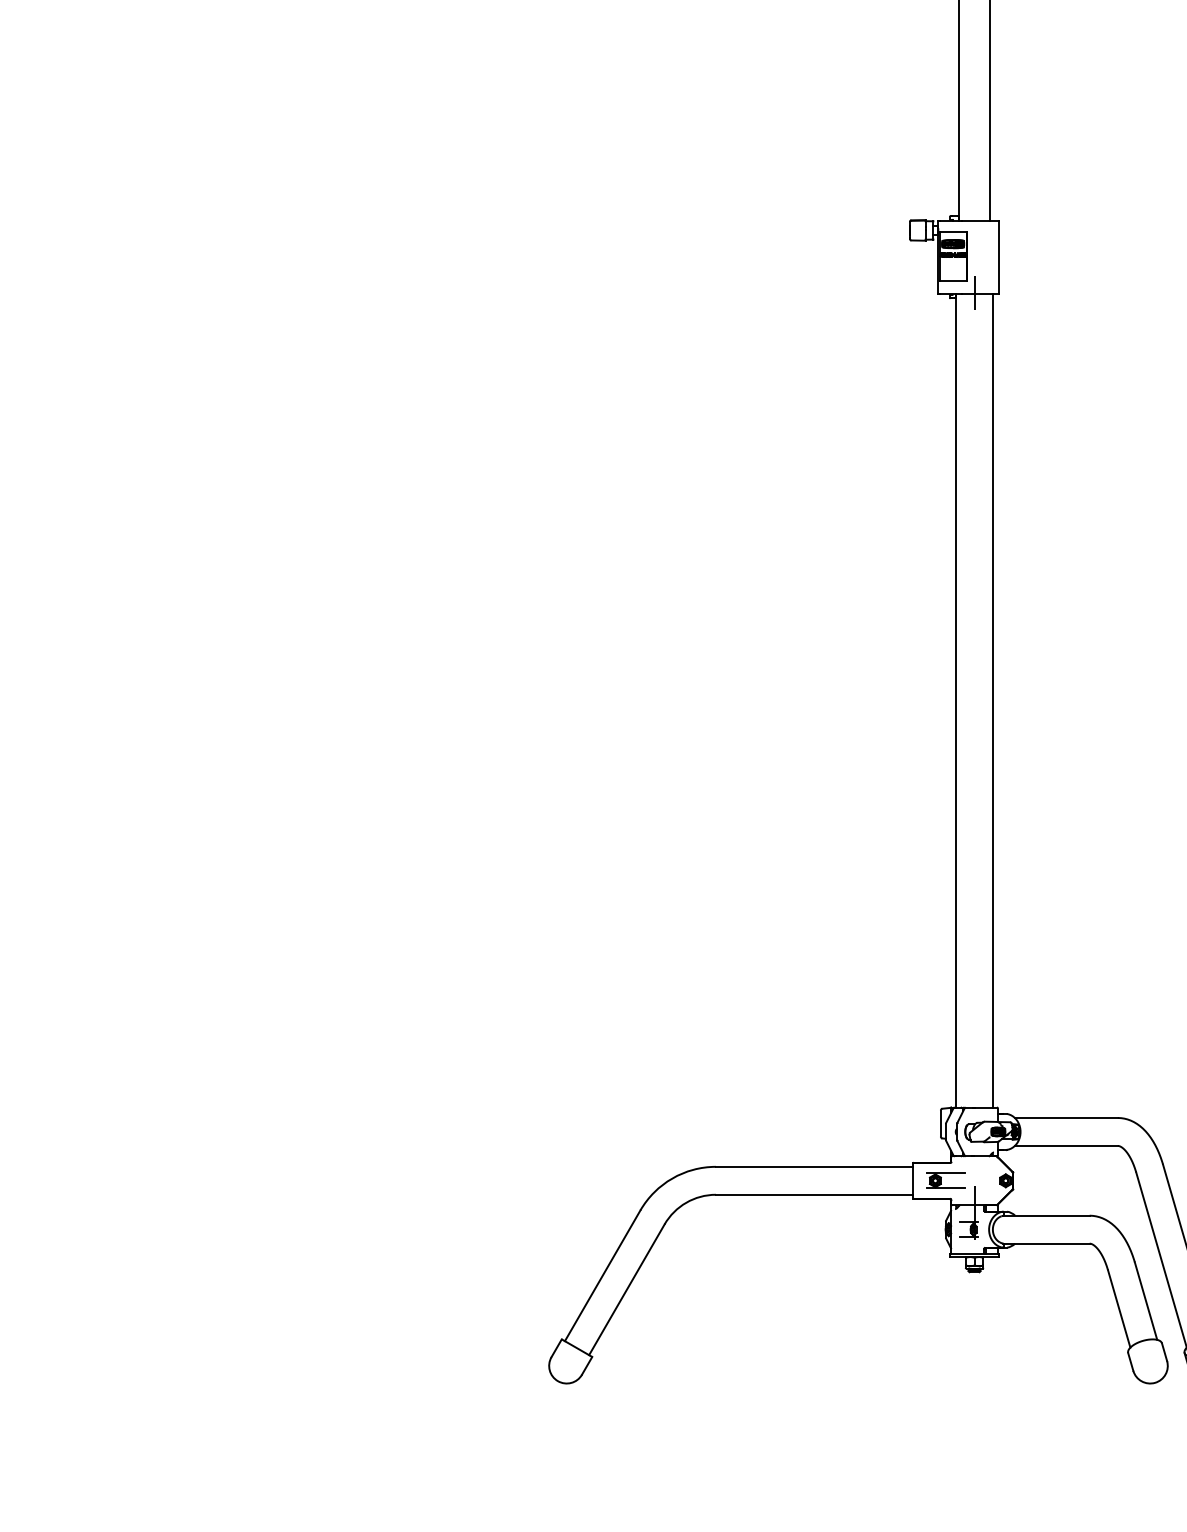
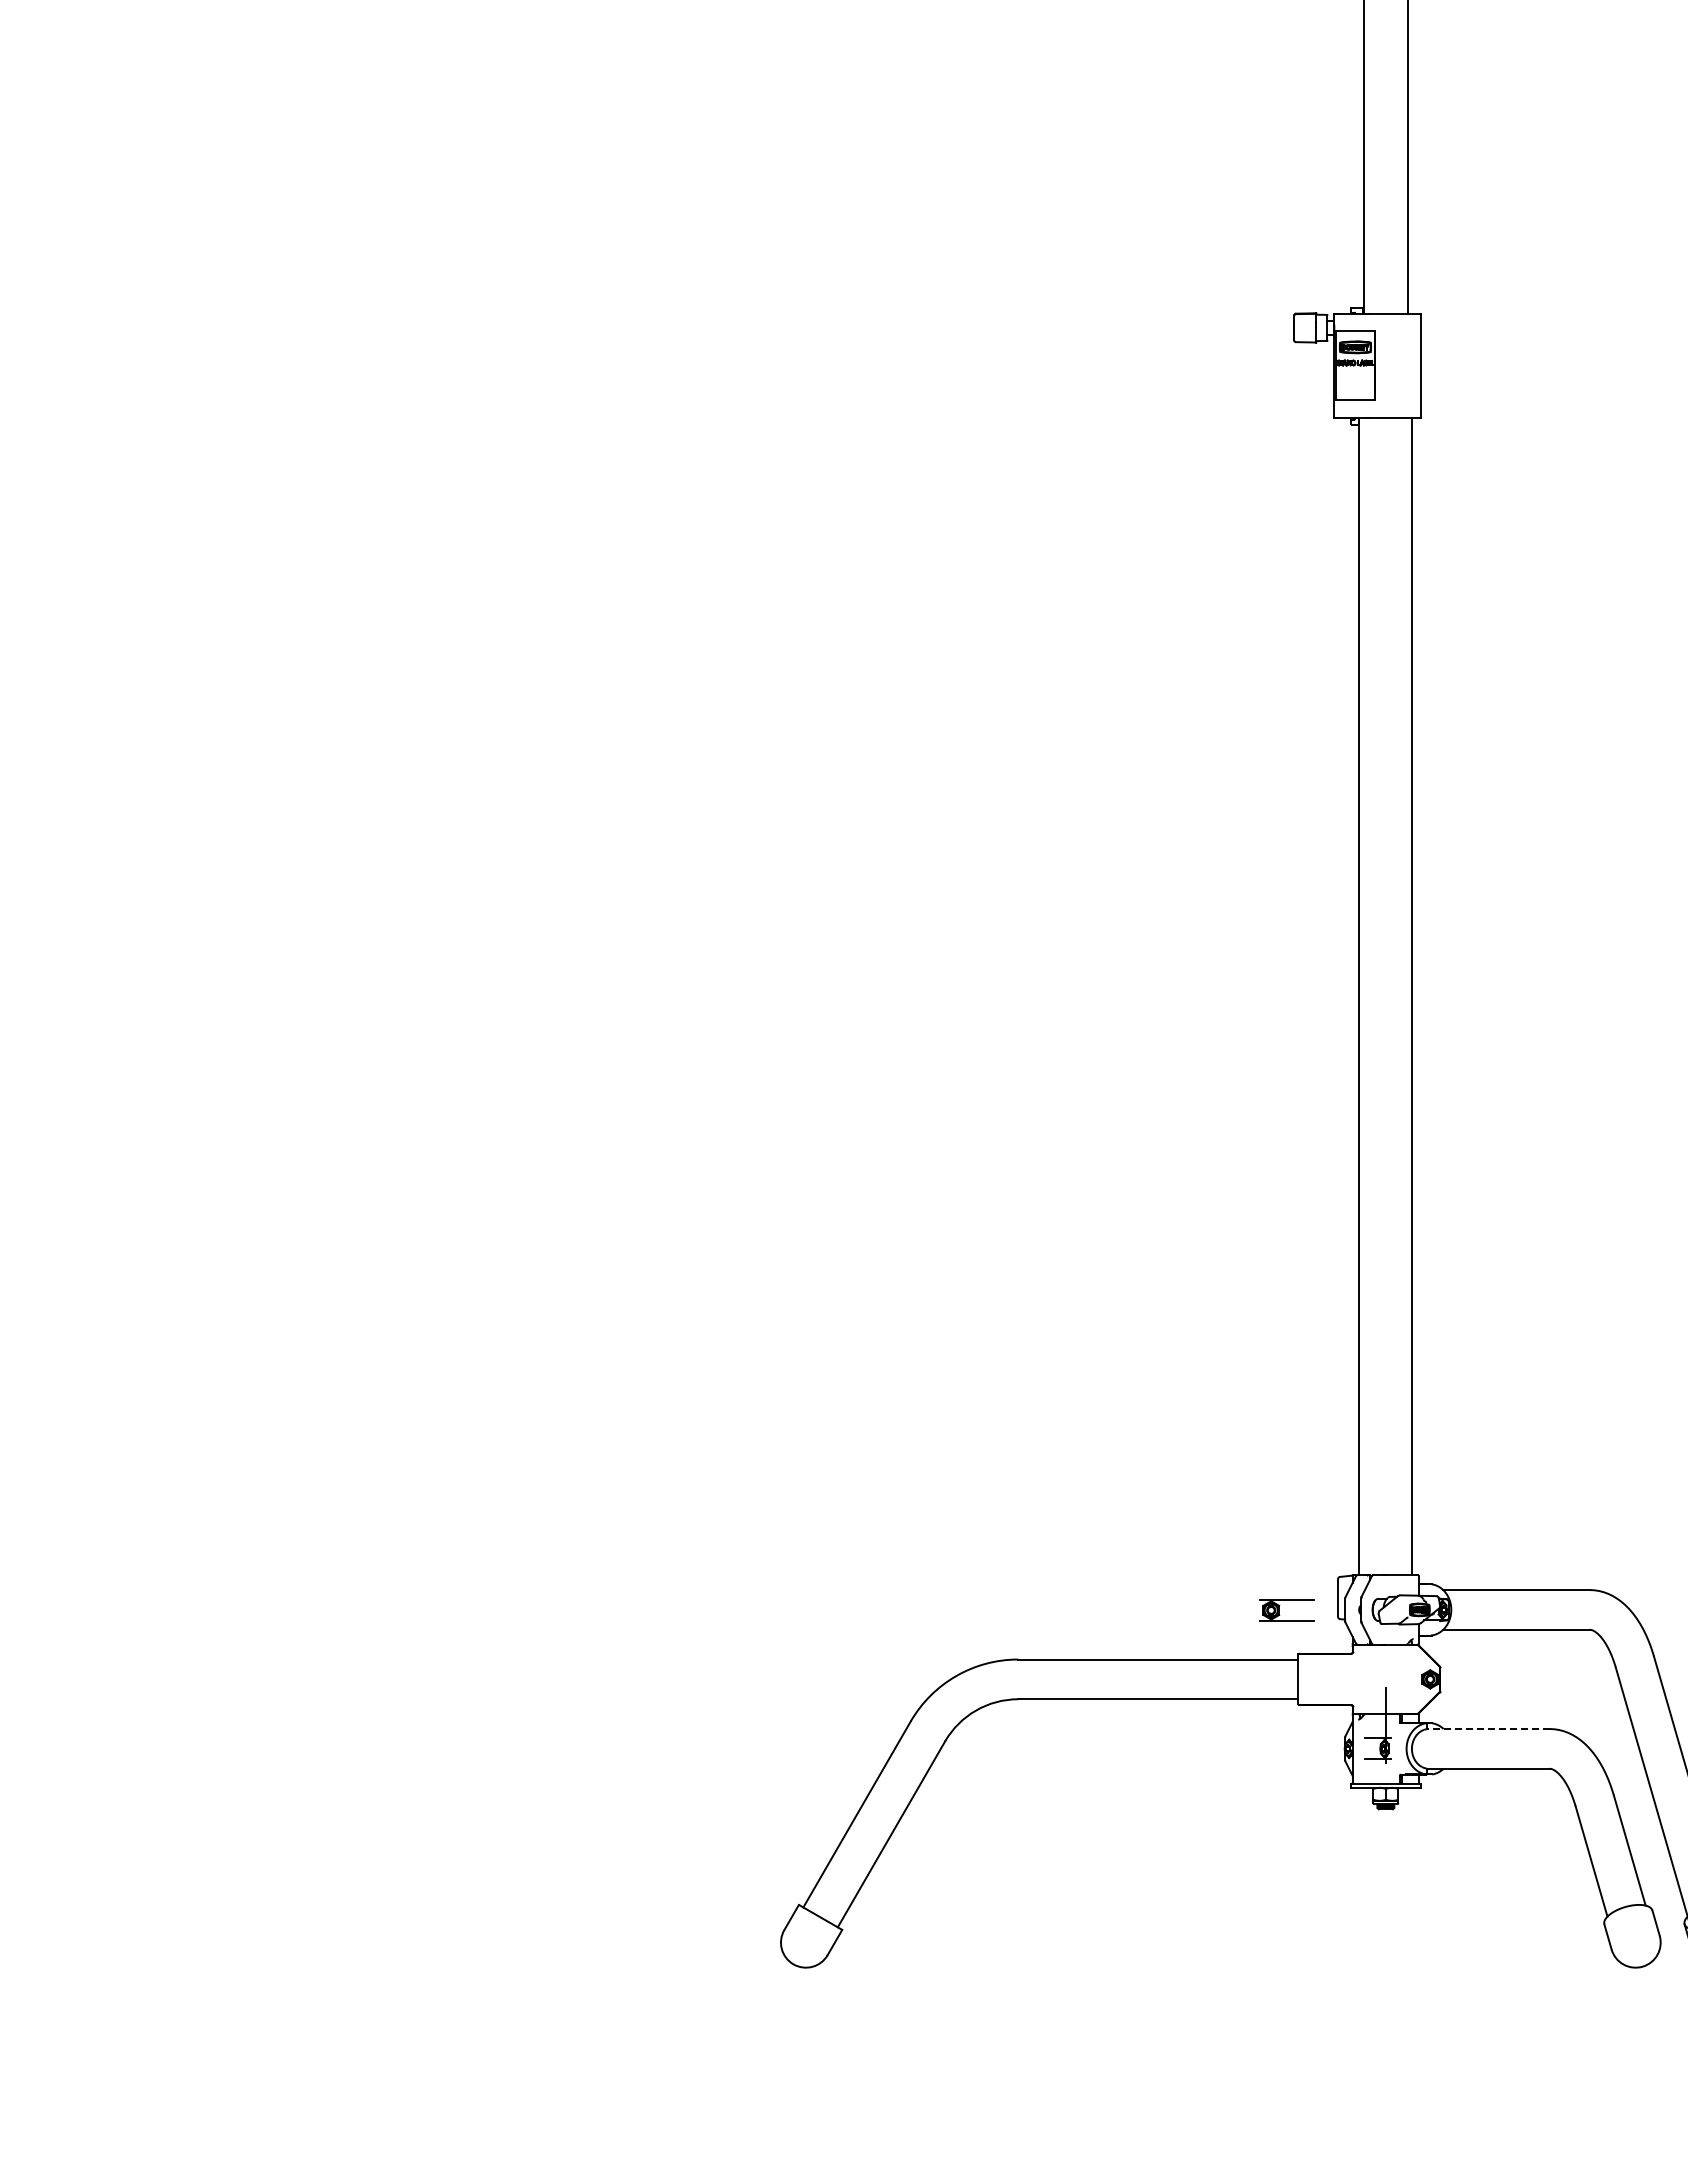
line: (974, 292) -> (1385, 416), removed
part: (941, 1180) -> (1279, 1610), moved
line: (1046, 1216) -> (1487, 1729), solid -> dashed

